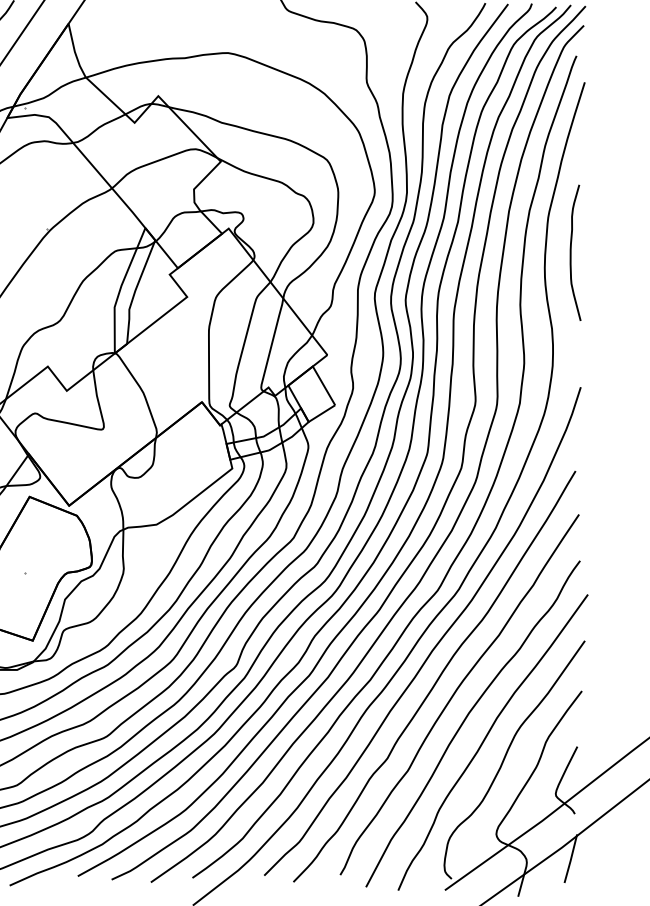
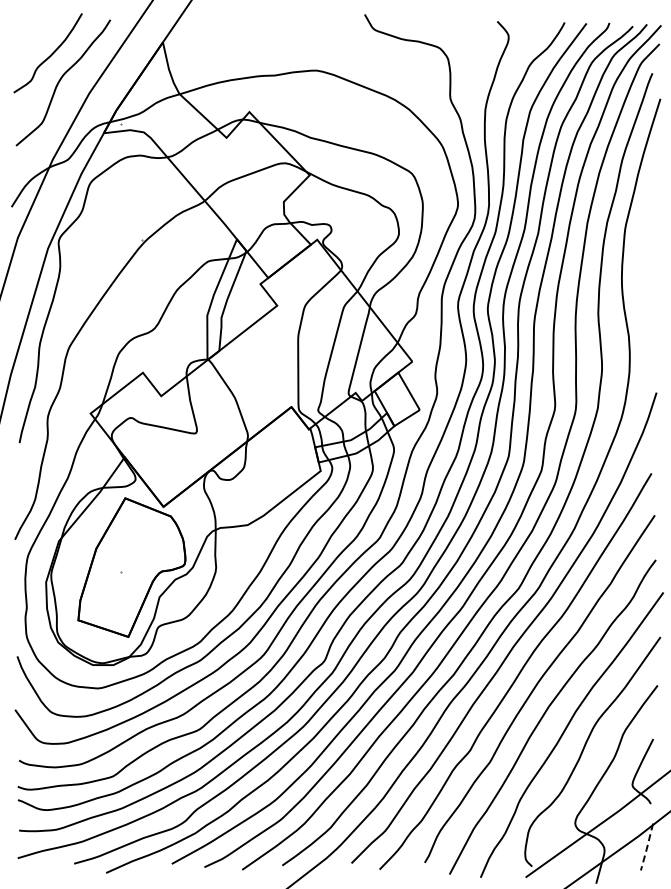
curve: (571, 252) -> (647, 262), removed
line: (571, 860) -> (647, 848), solid -> dashed

